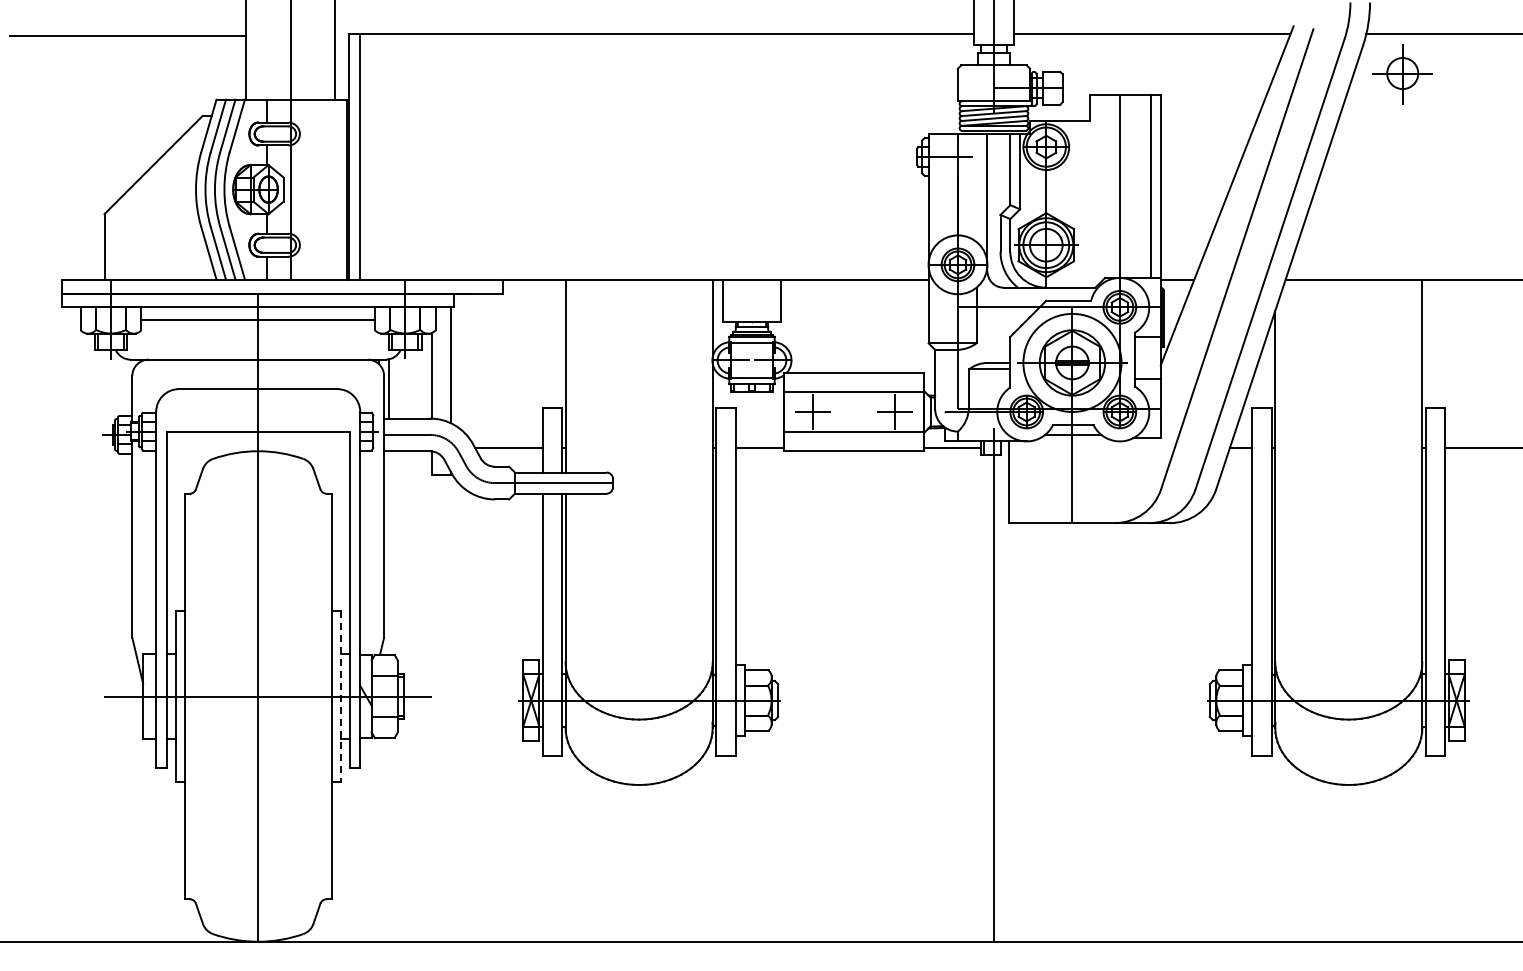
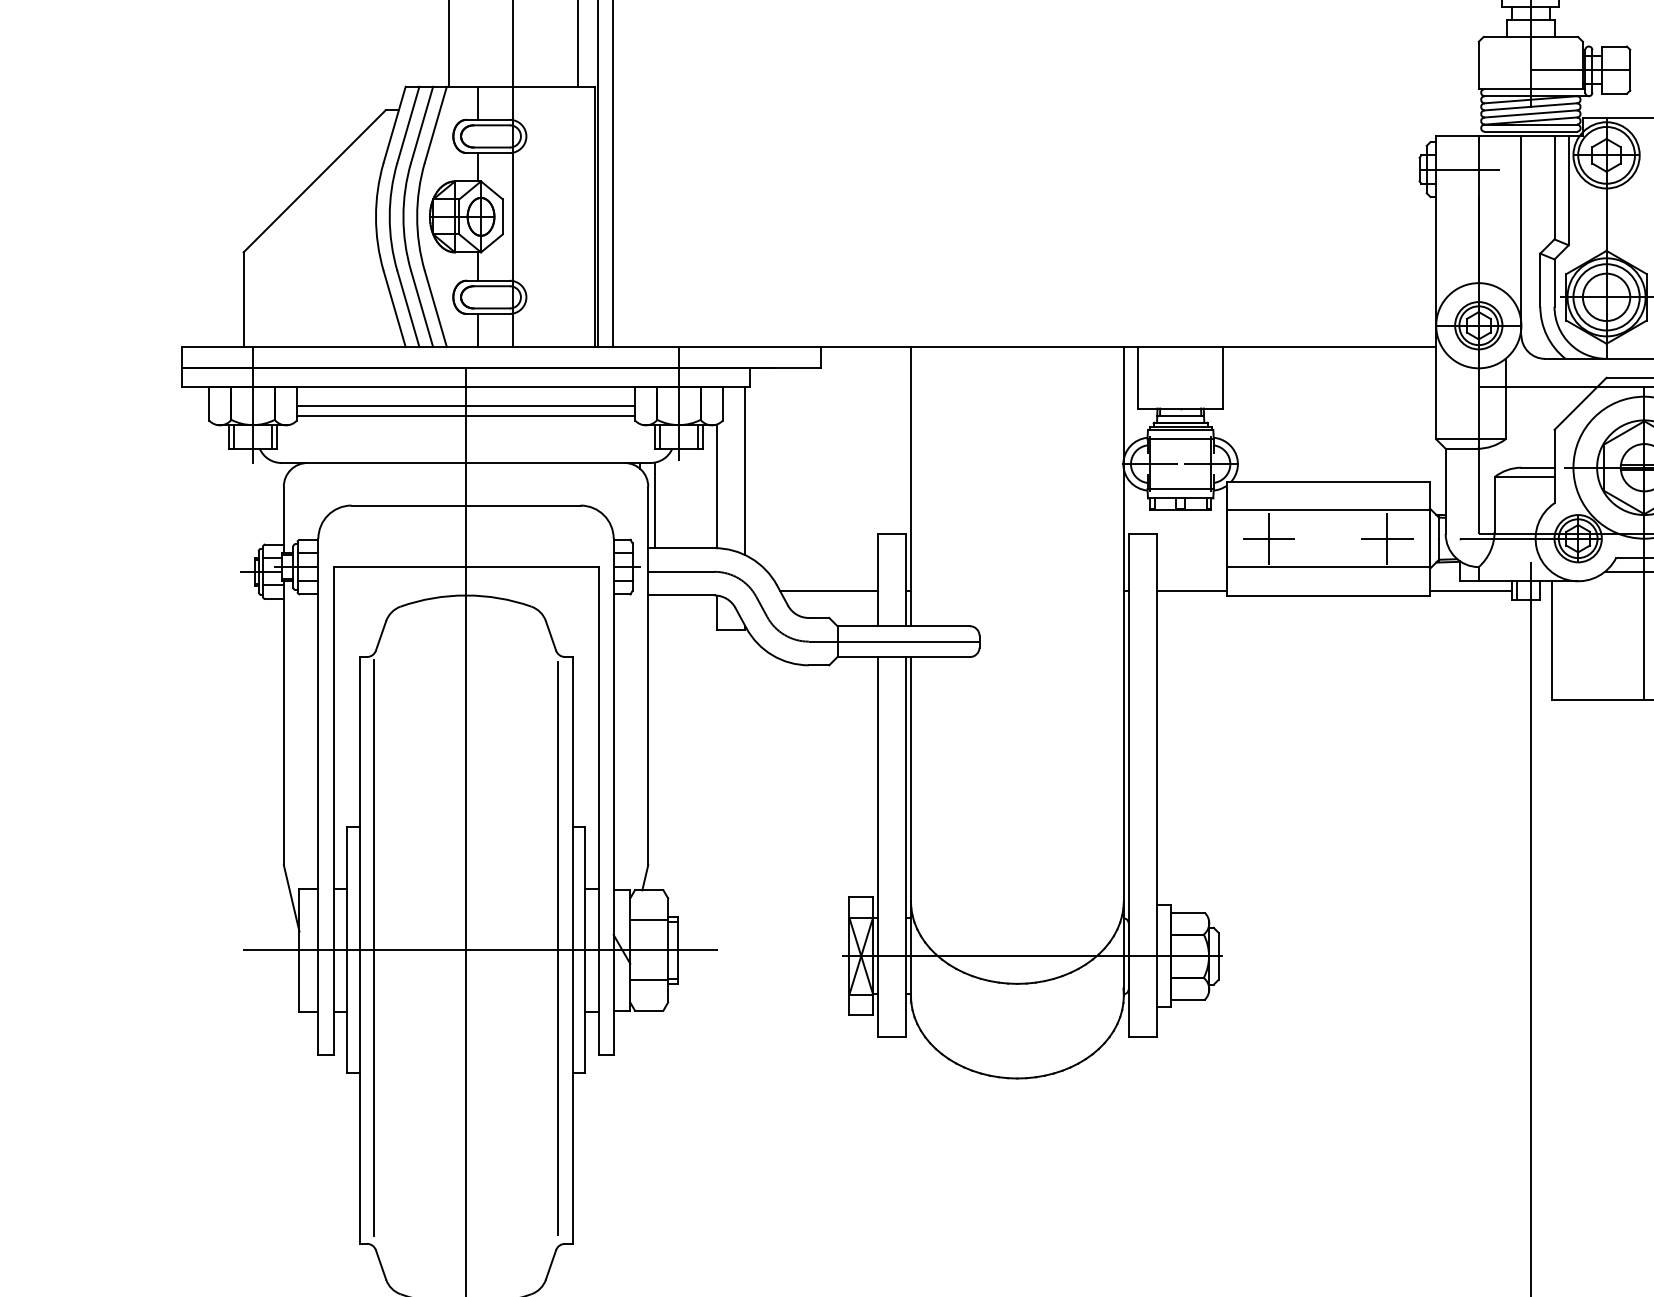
line: (258, 326) -> (466, 414), added
line: (194, 695) -> (373, 948), added
line: (321, 695) -> (557, 948), added
line: (340, 697) -> (585, 951), dashed -> solid

